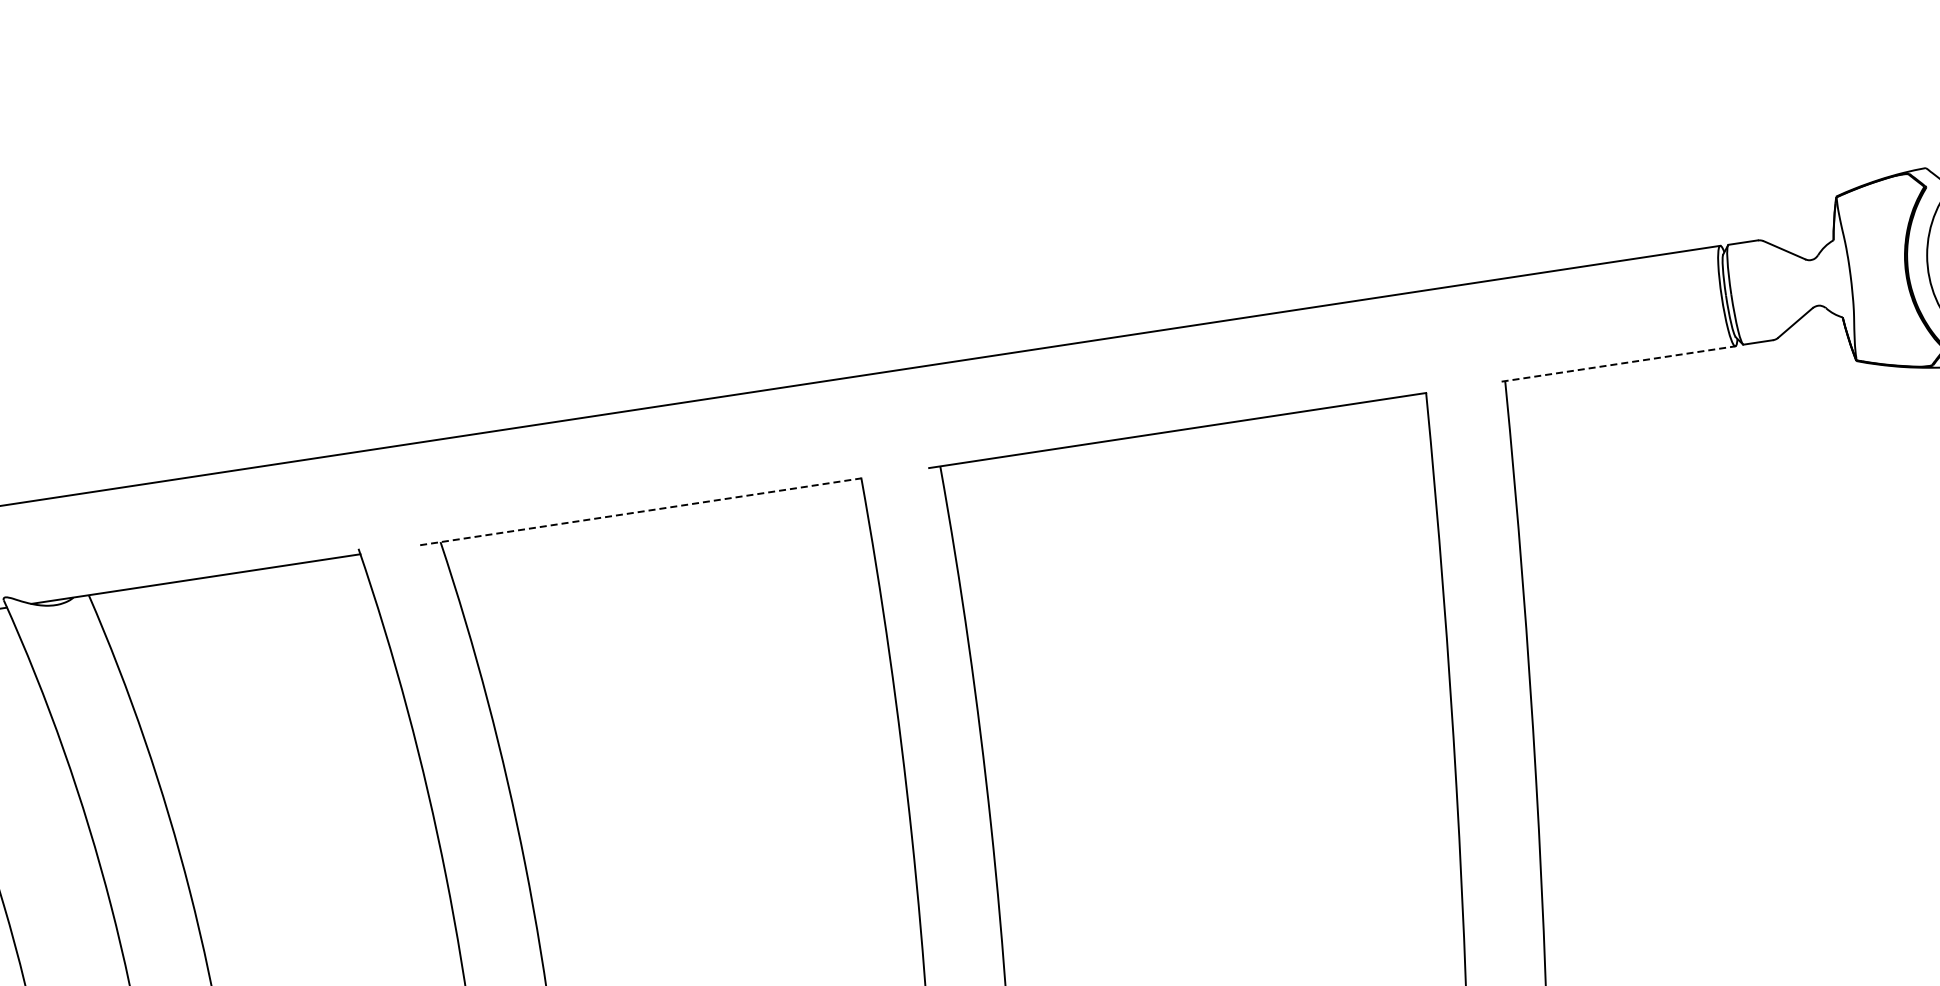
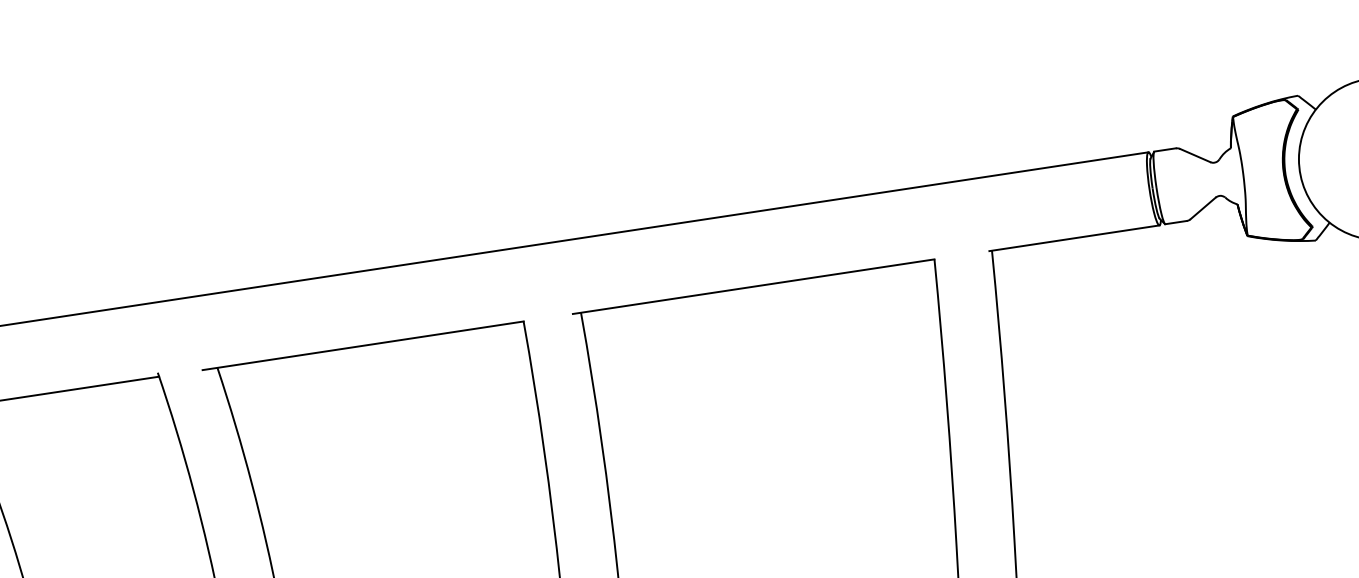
line: (1619, 363) -> (1075, 237), dashed -> solid
line: (641, 511) -> (363, 345), dashed -> solid

